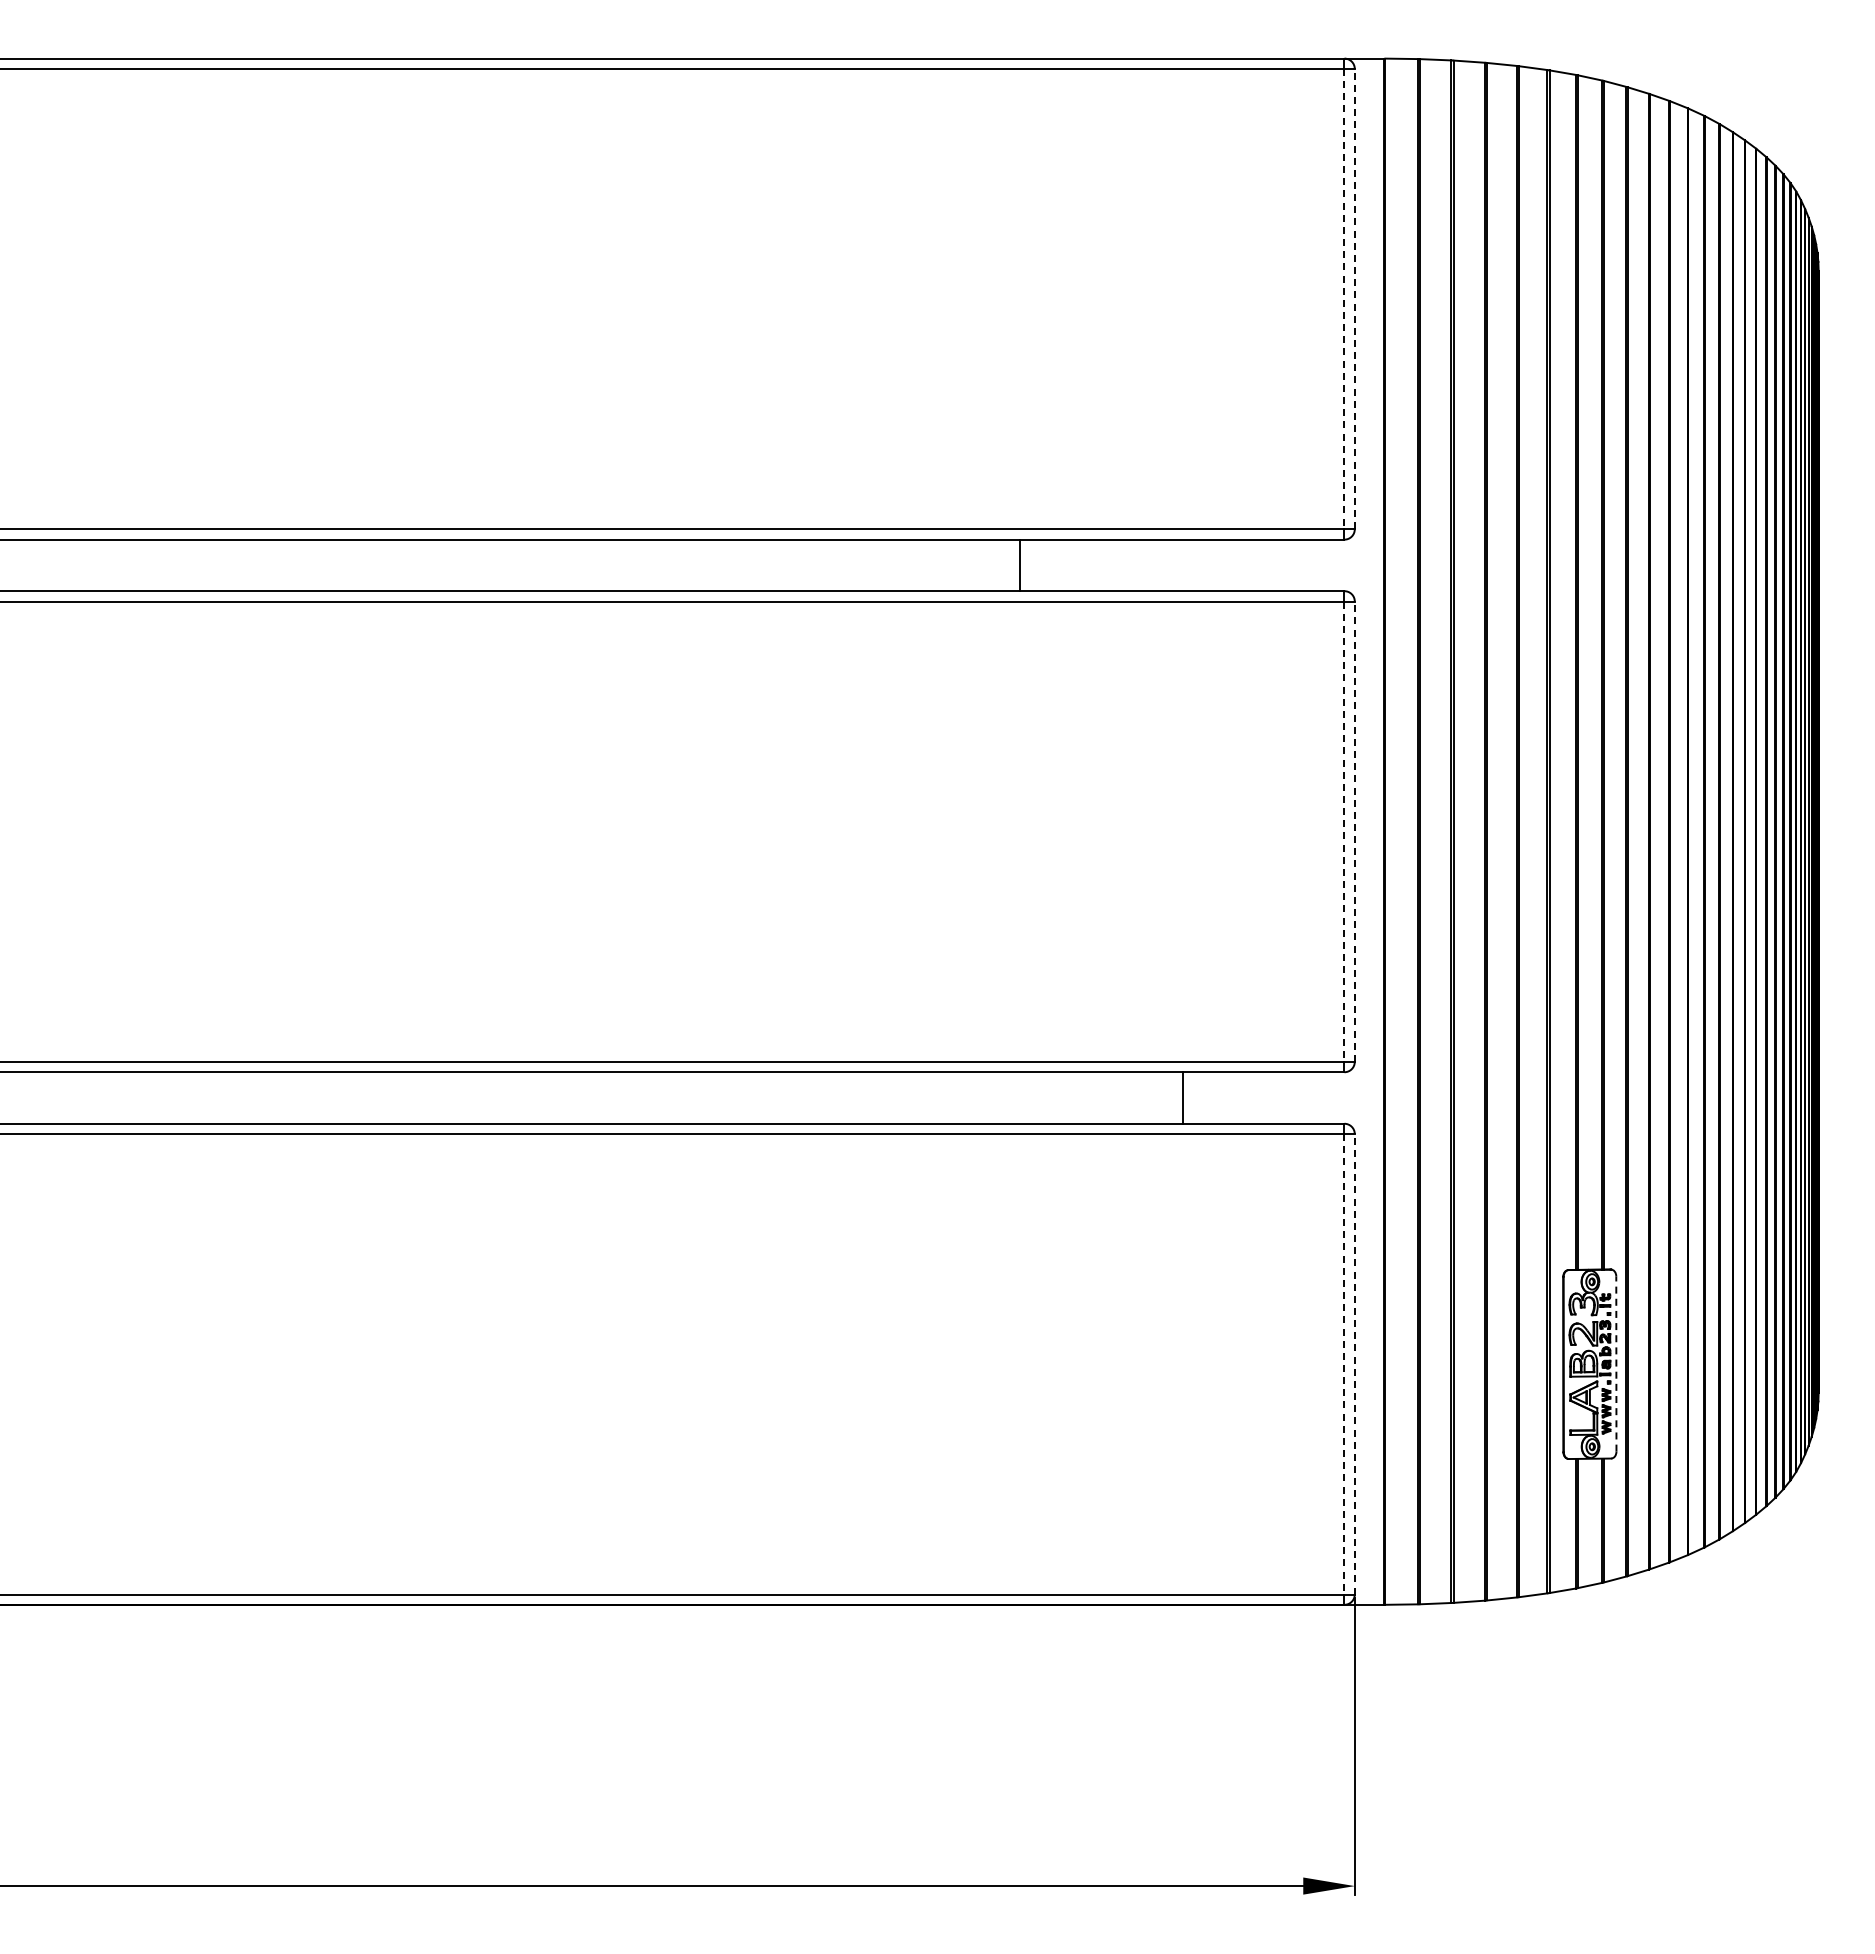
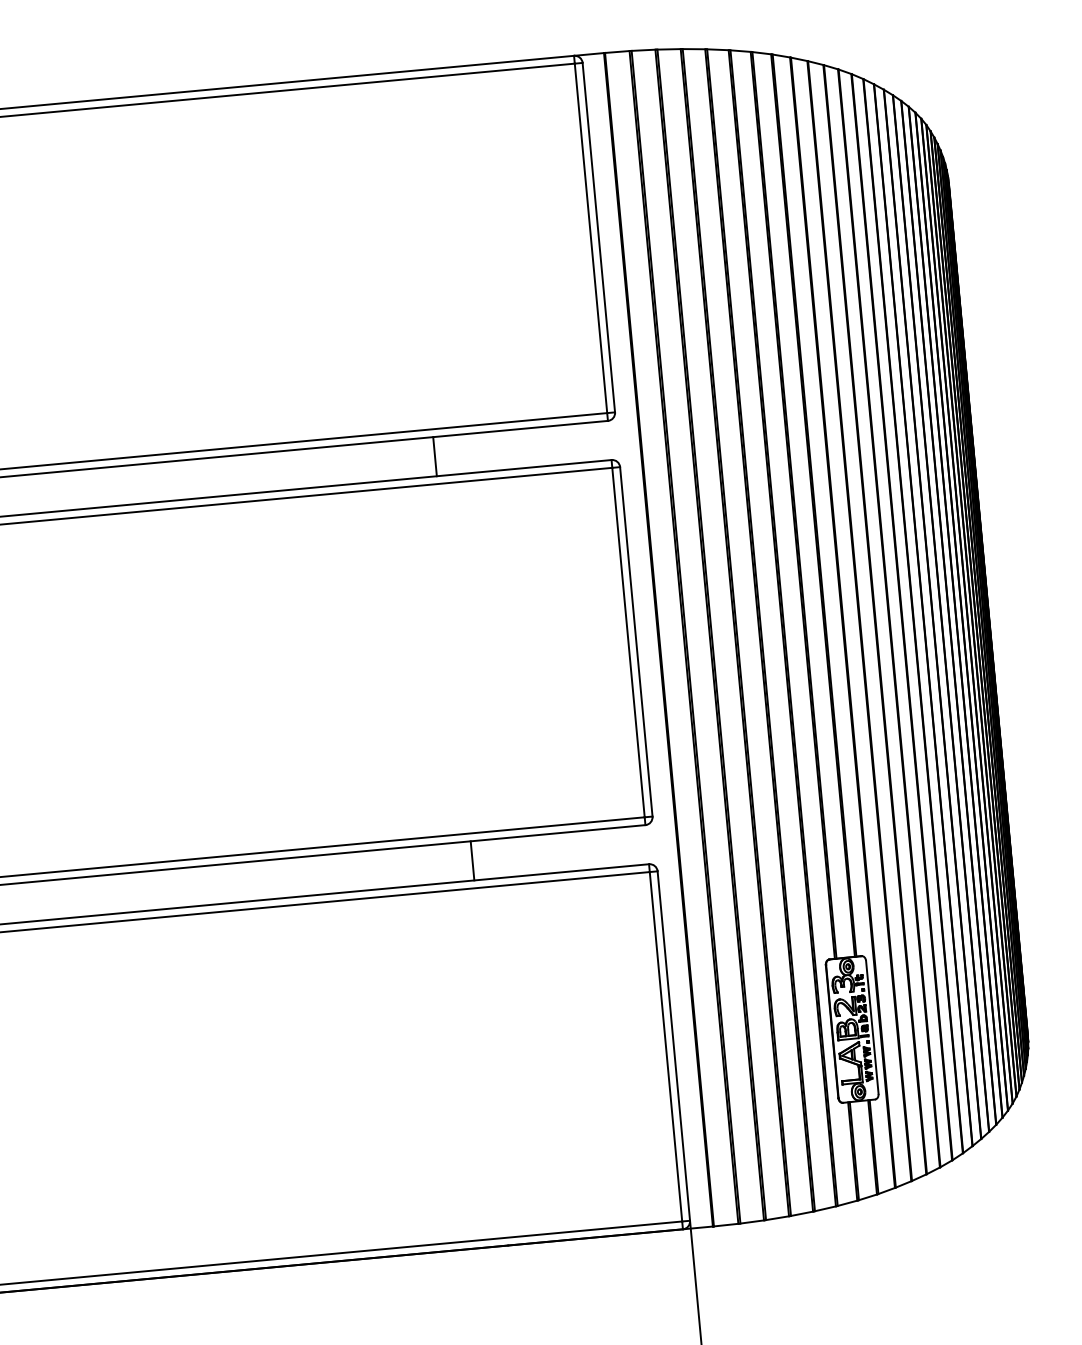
line: (1354, 298) -> (598, 237), dashed -> solid
line: (1344, 299) -> (591, 238), dashed -> solid
line: (1020, 565) -> (435, 456), moved
line: (1354, 831) -> (636, 641), dashed -> solid
line: (1344, 832) -> (628, 643), dashed -> solid
line: (1183, 1097) -> (472, 860), moved
line: (1354, 1363) -> (673, 1045), dashed -> solid
line: (1344, 1364) -> (666, 1046), dashed -> solid
line: (1616, 1364) -> (872, 1027), dashed -> solid

